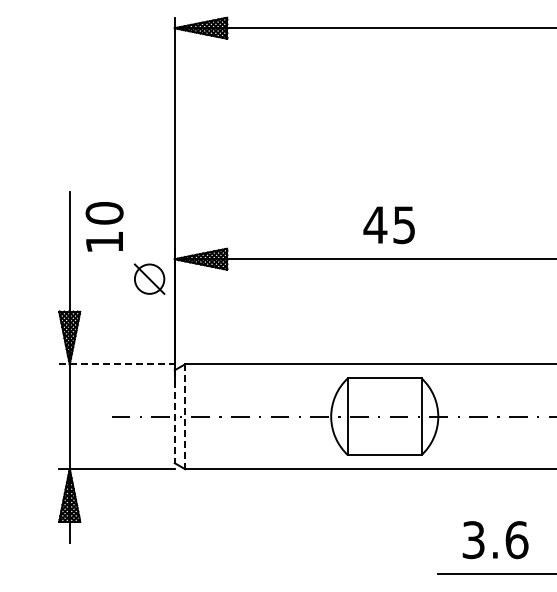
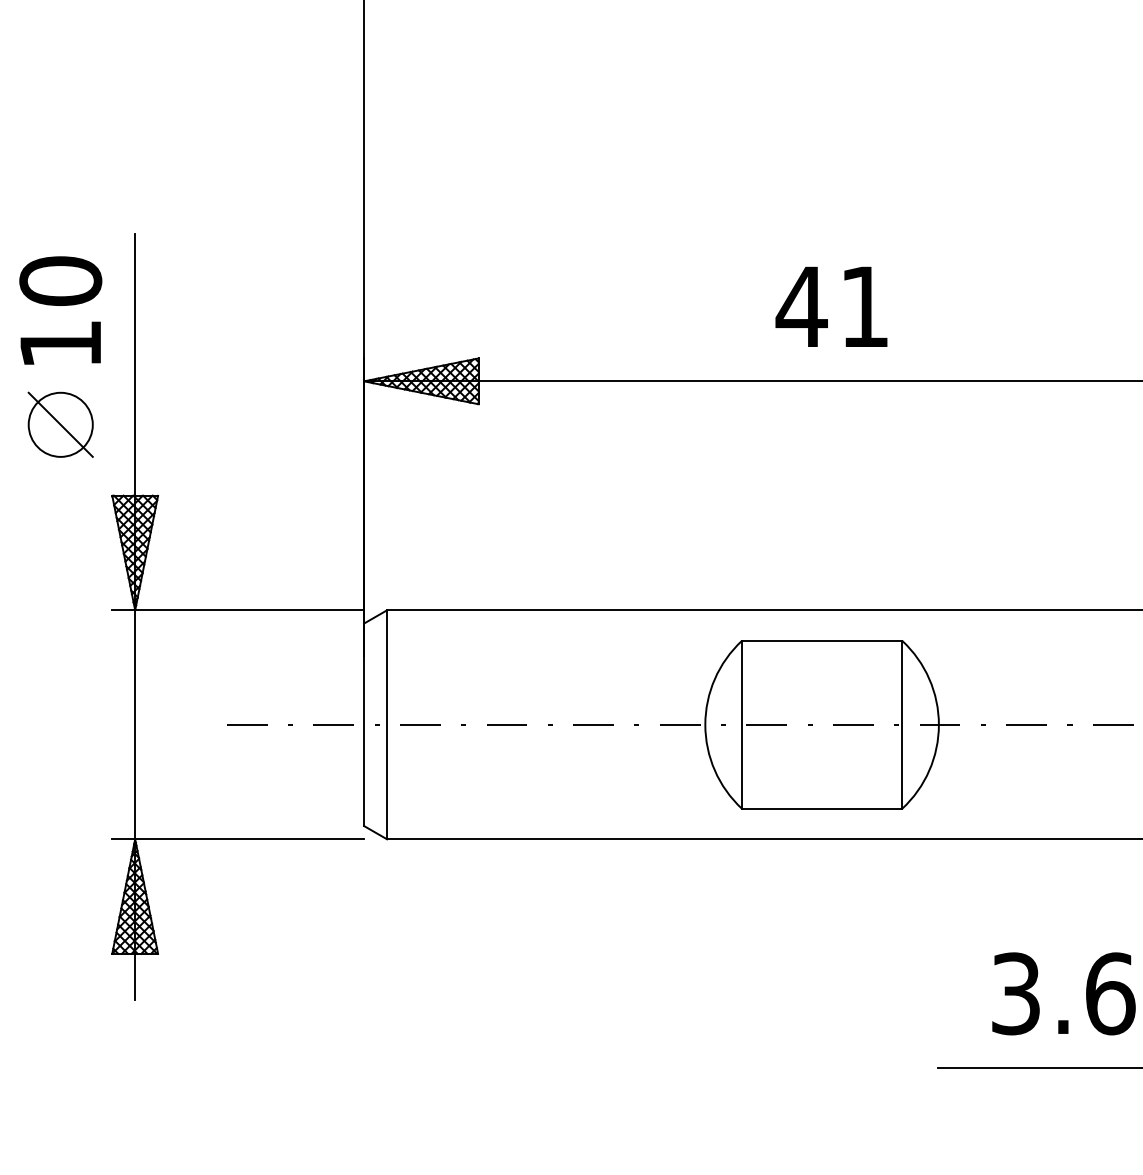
text: (403, 225) -> (863, 307), 45 -> 41
text: (104, 226) -> (60, 309), moved
part: (149, 278) -> (60, 423), moved
line: (117, 364) -> (239, 610), dashed -> solid
line: (174, 417) -> (363, 726), dashed -> solid
line: (185, 417) -> (387, 726), dashed -> solid

